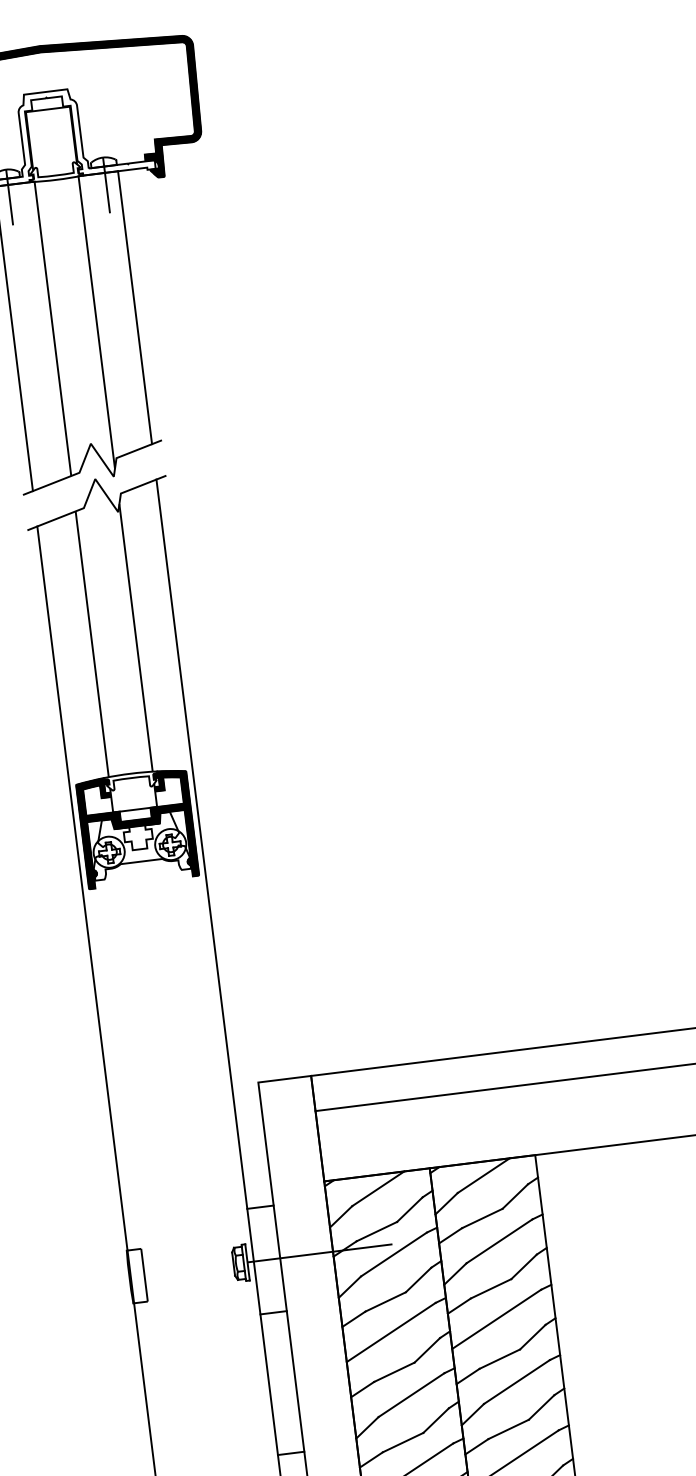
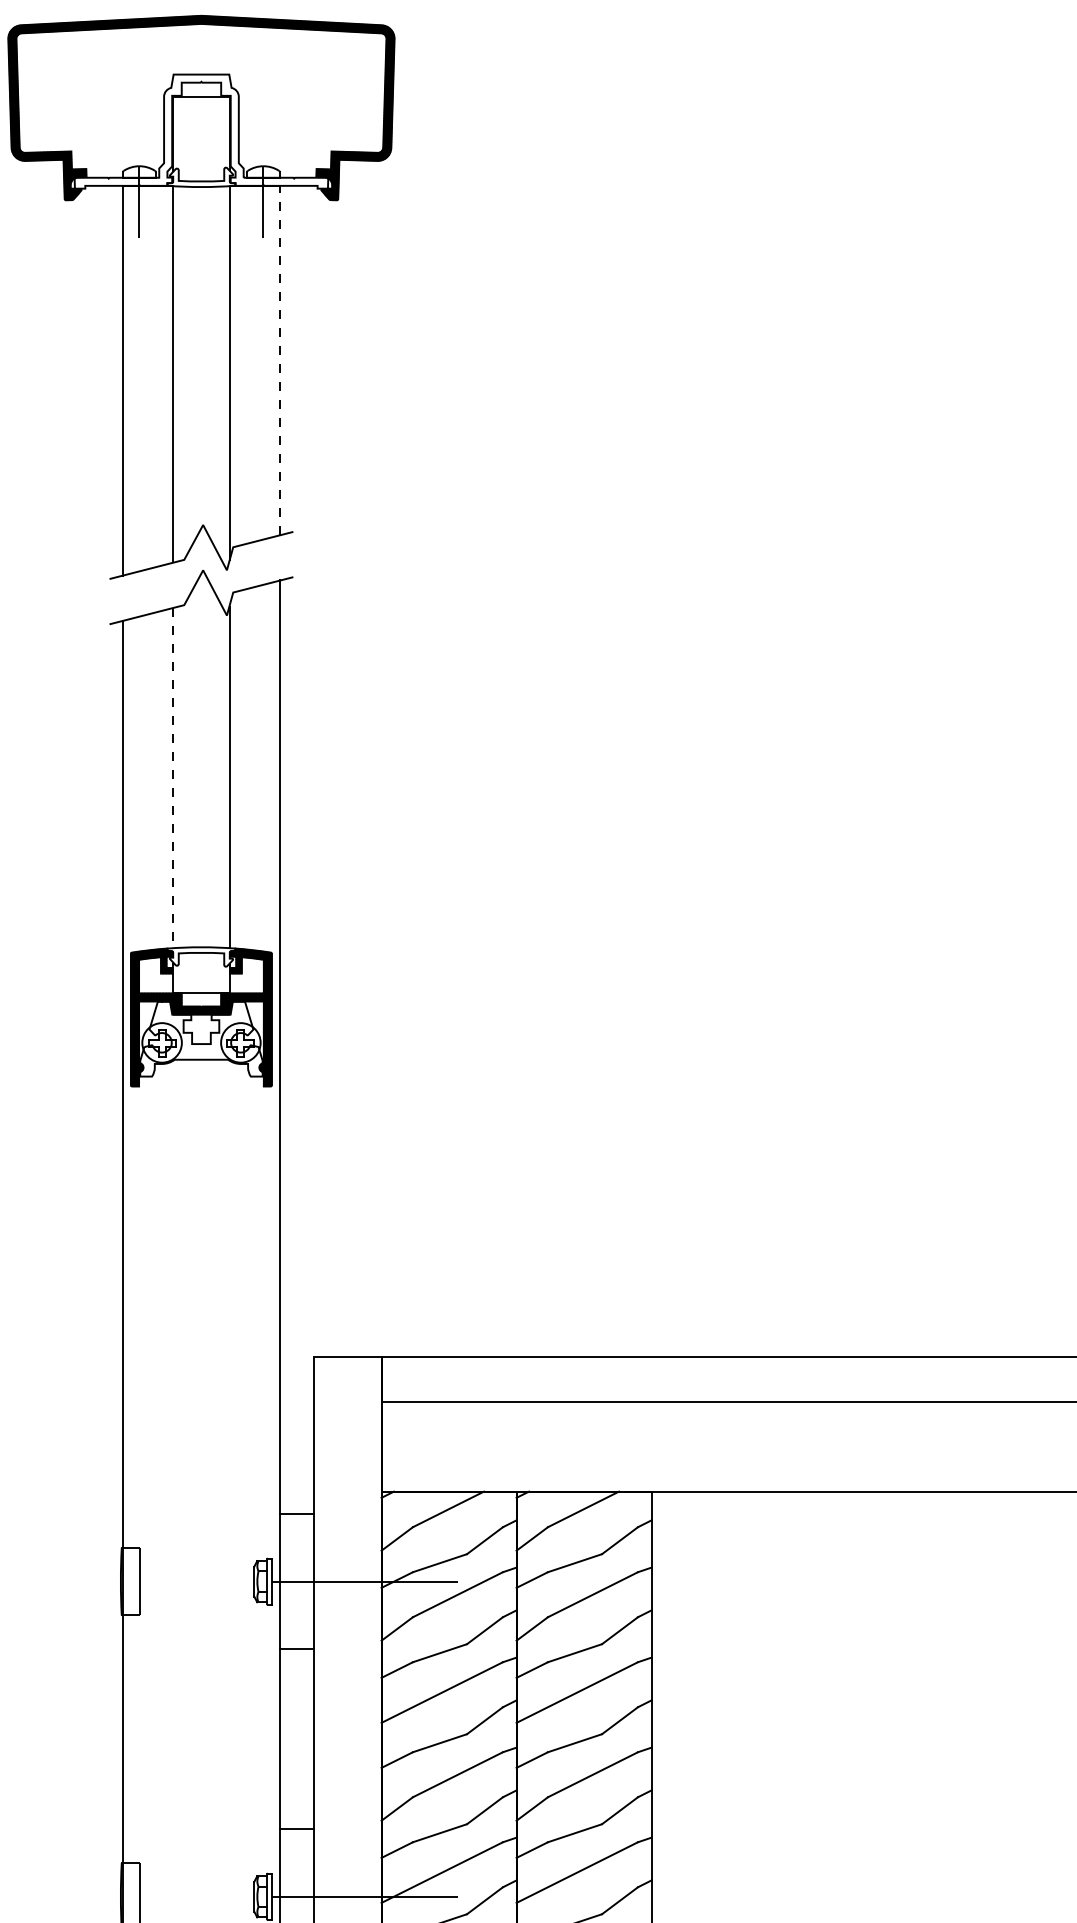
line: (135, 307) -> (280, 360), solid -> dashed
line: (92, 644) -> (173, 778), solid -> dashed

